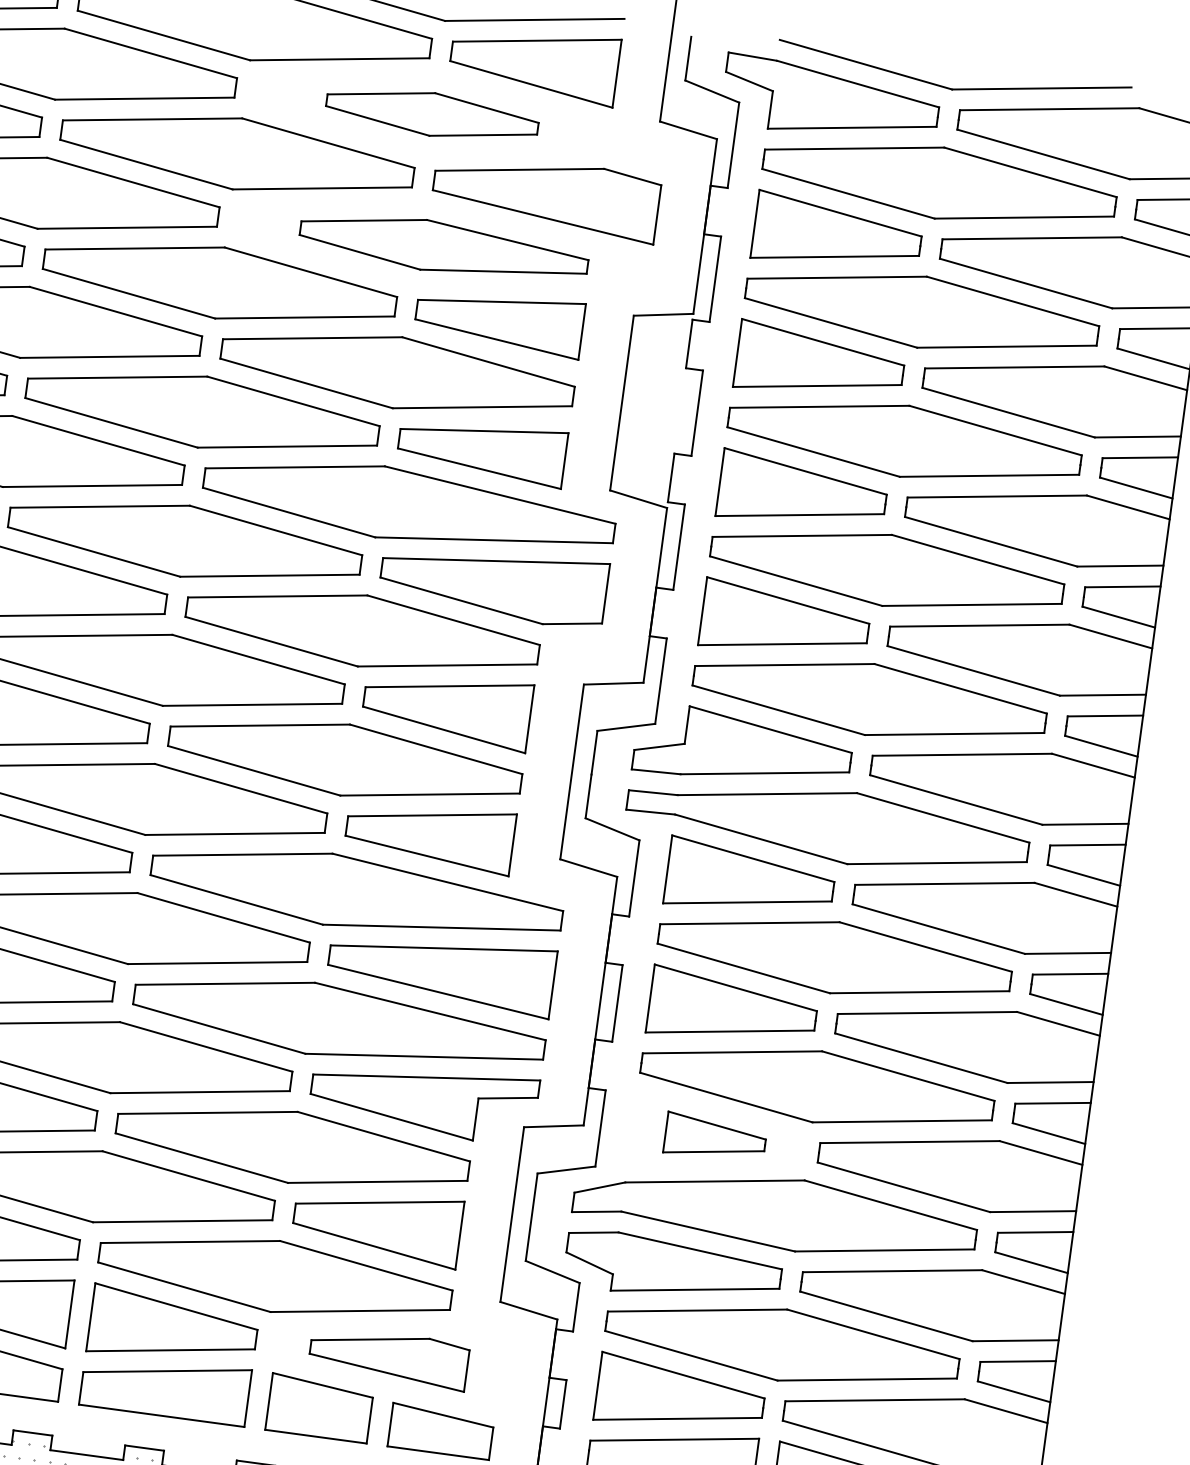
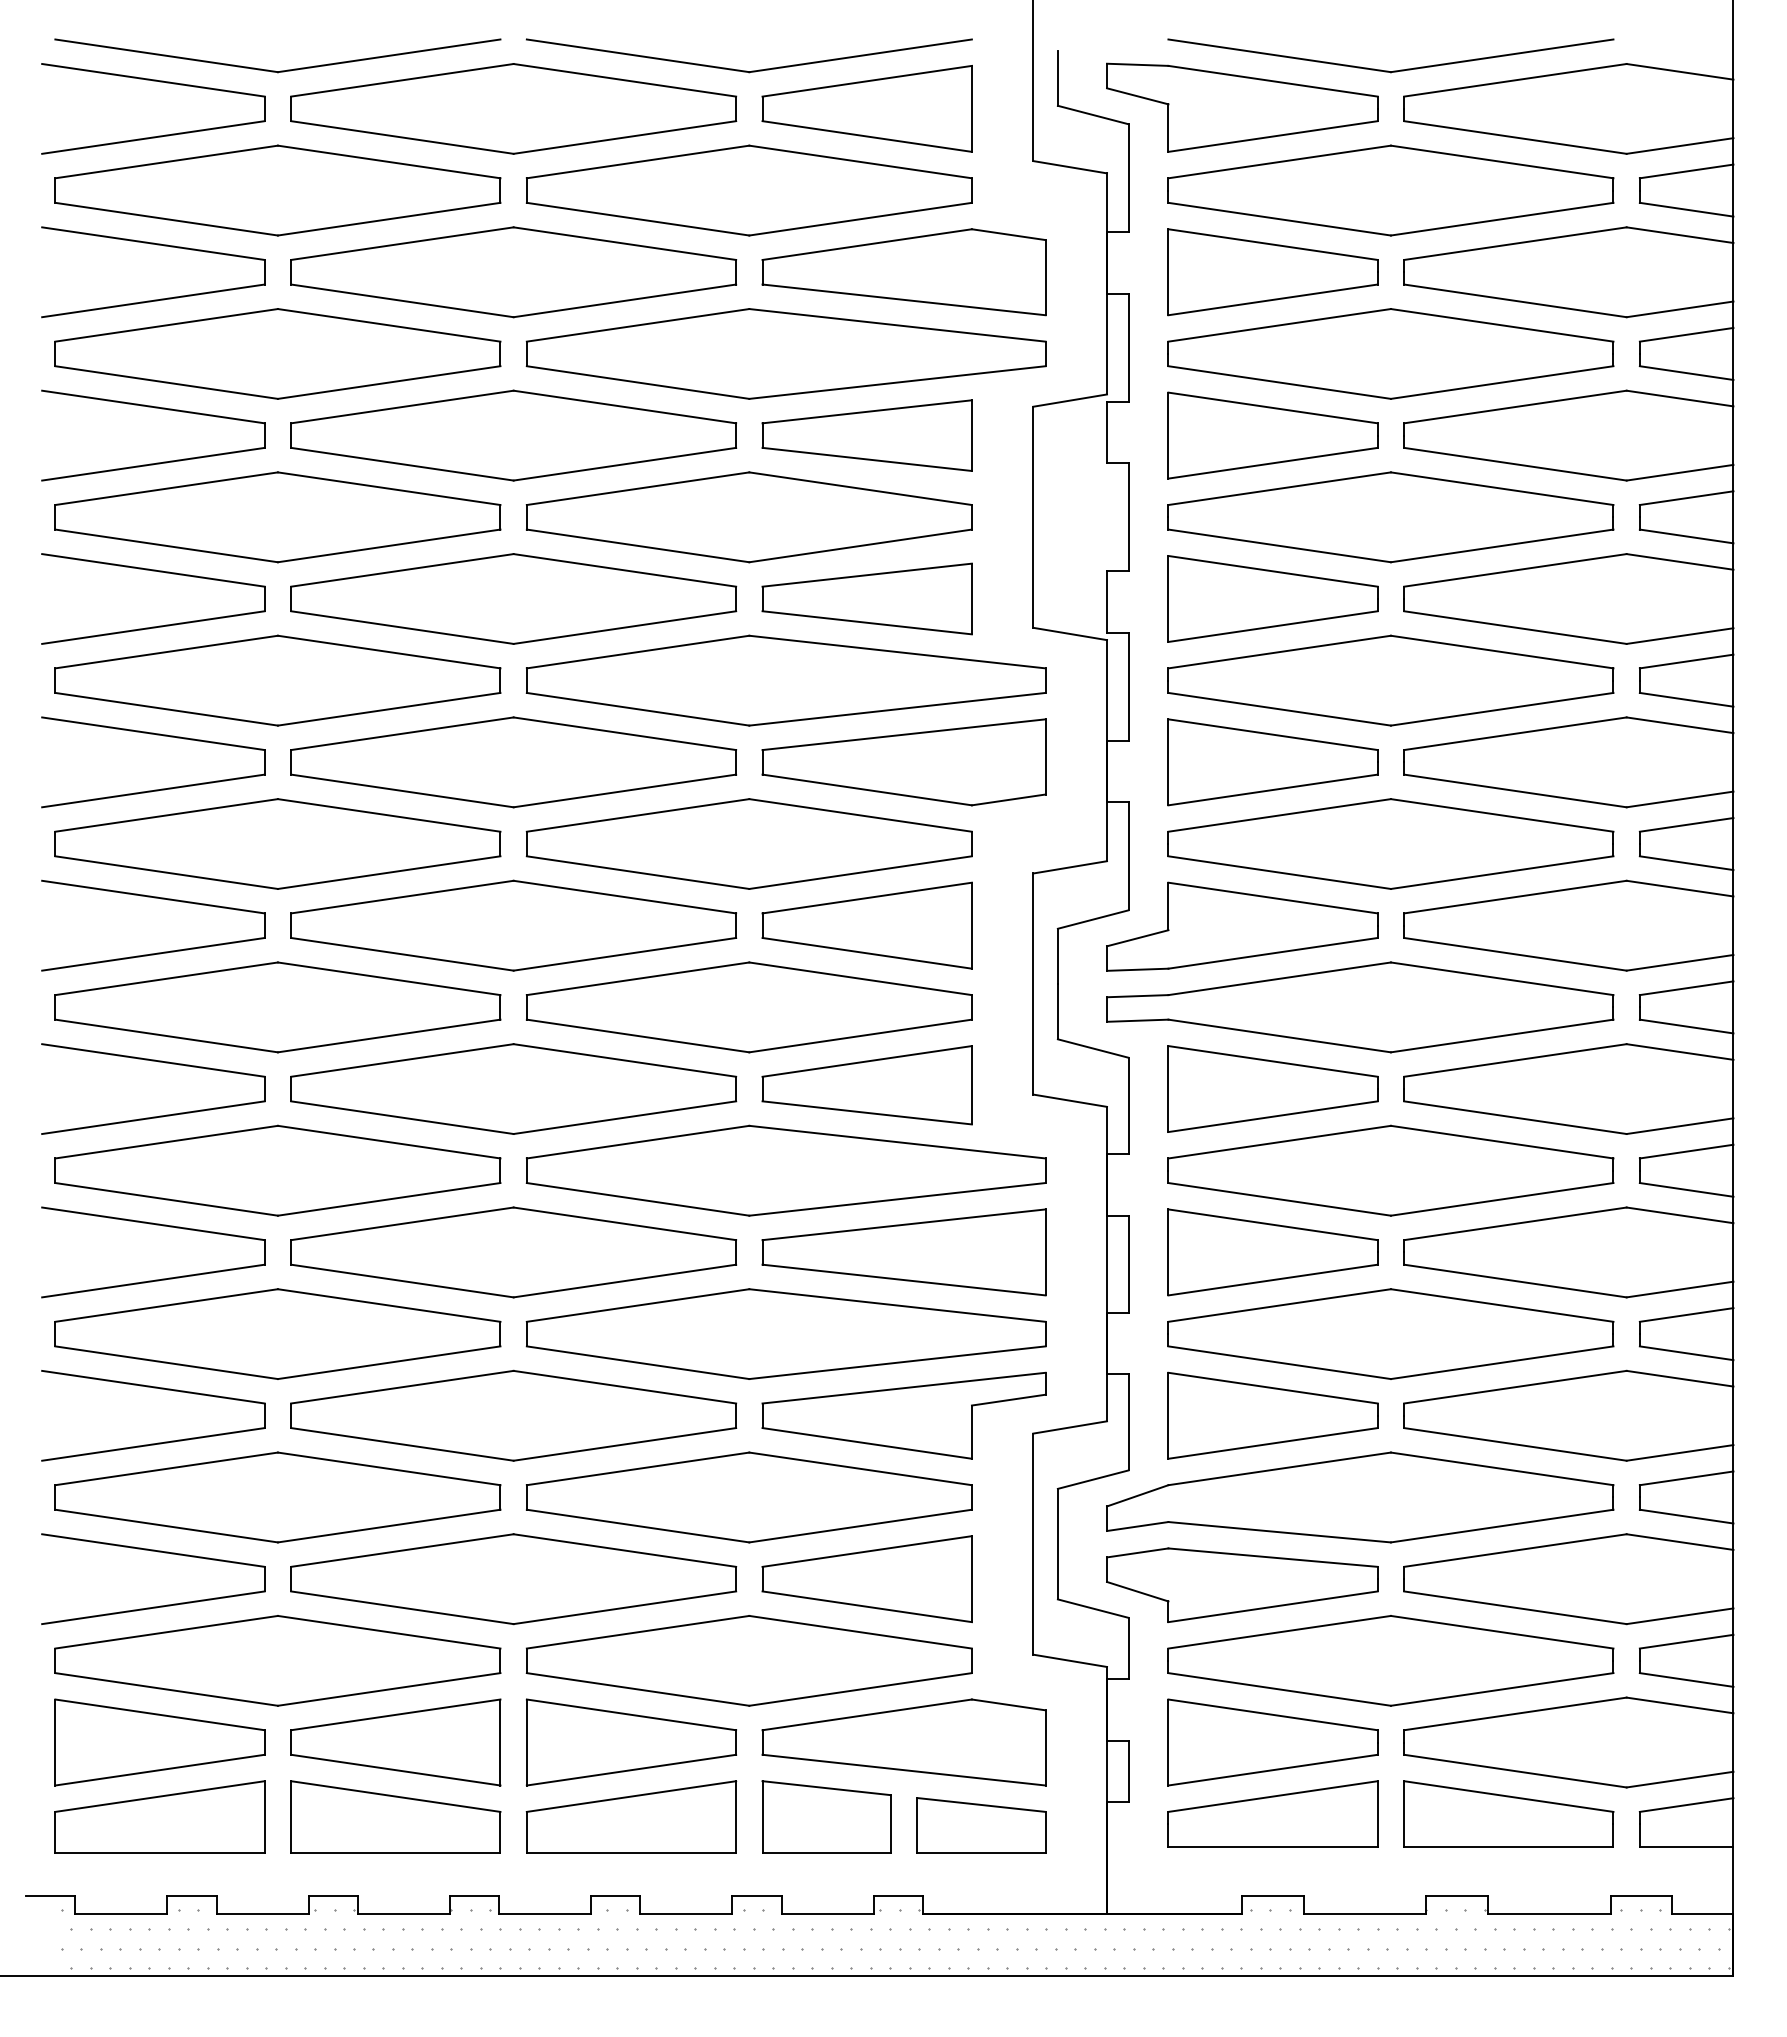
part: (431, 114) -> (748, 190), size x1.67
part: (443, 247) -> (785, 353), size x1.43
part: (715, 1138) -> (1272, 1415), size x1.67
part: (388, 1357) -> (903, 1742), size x1.43

